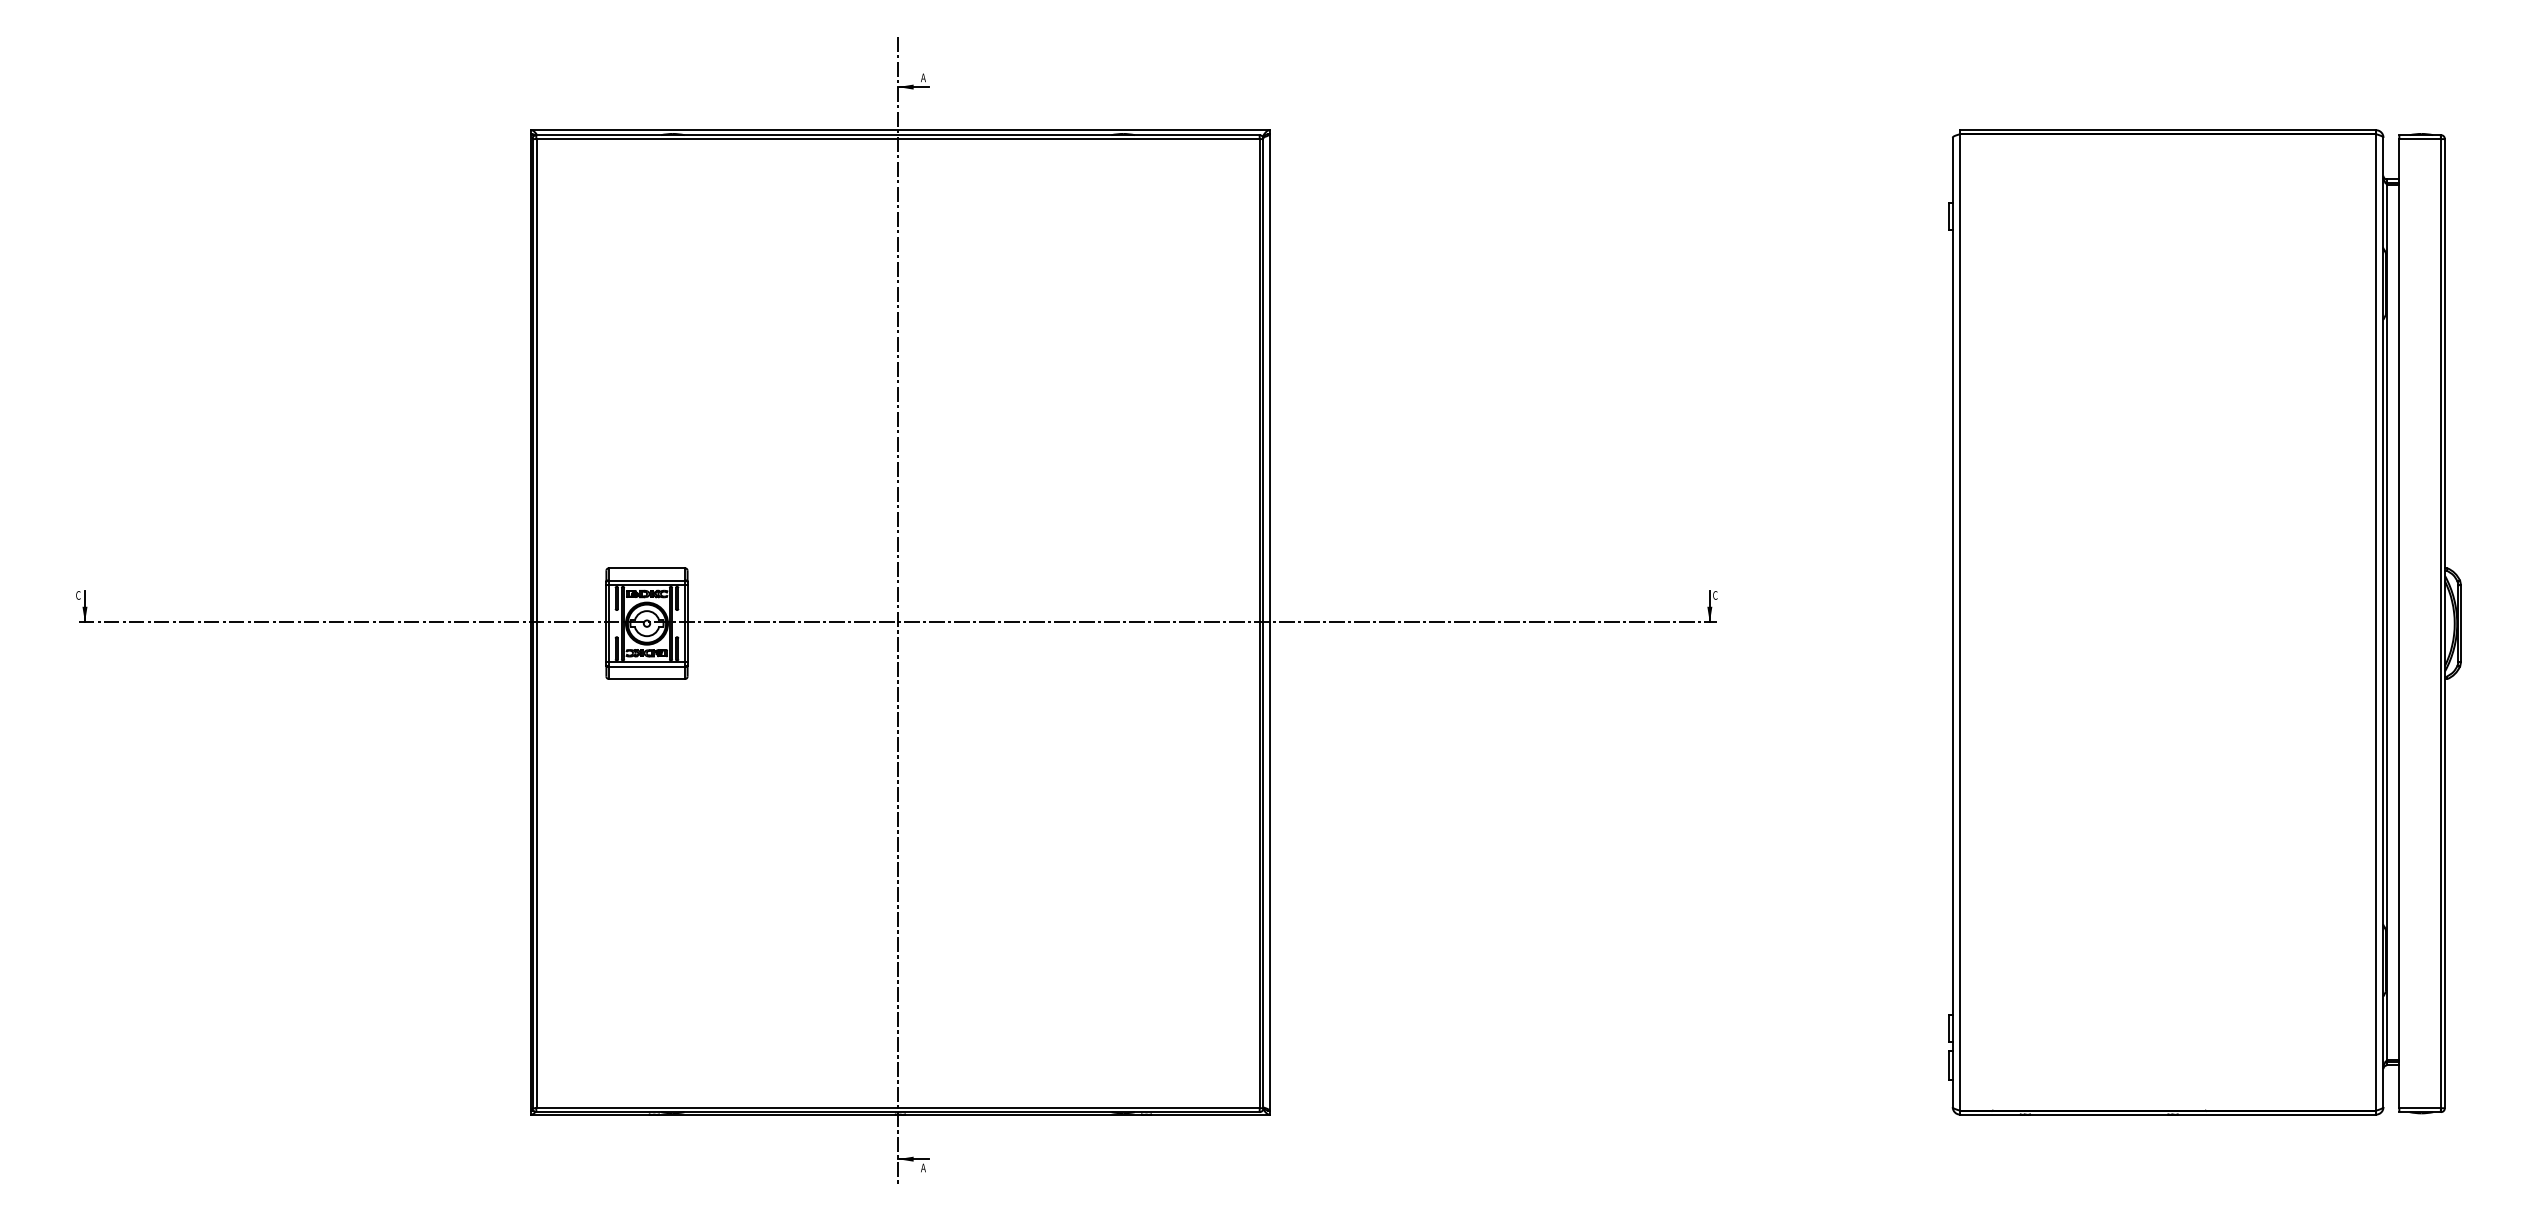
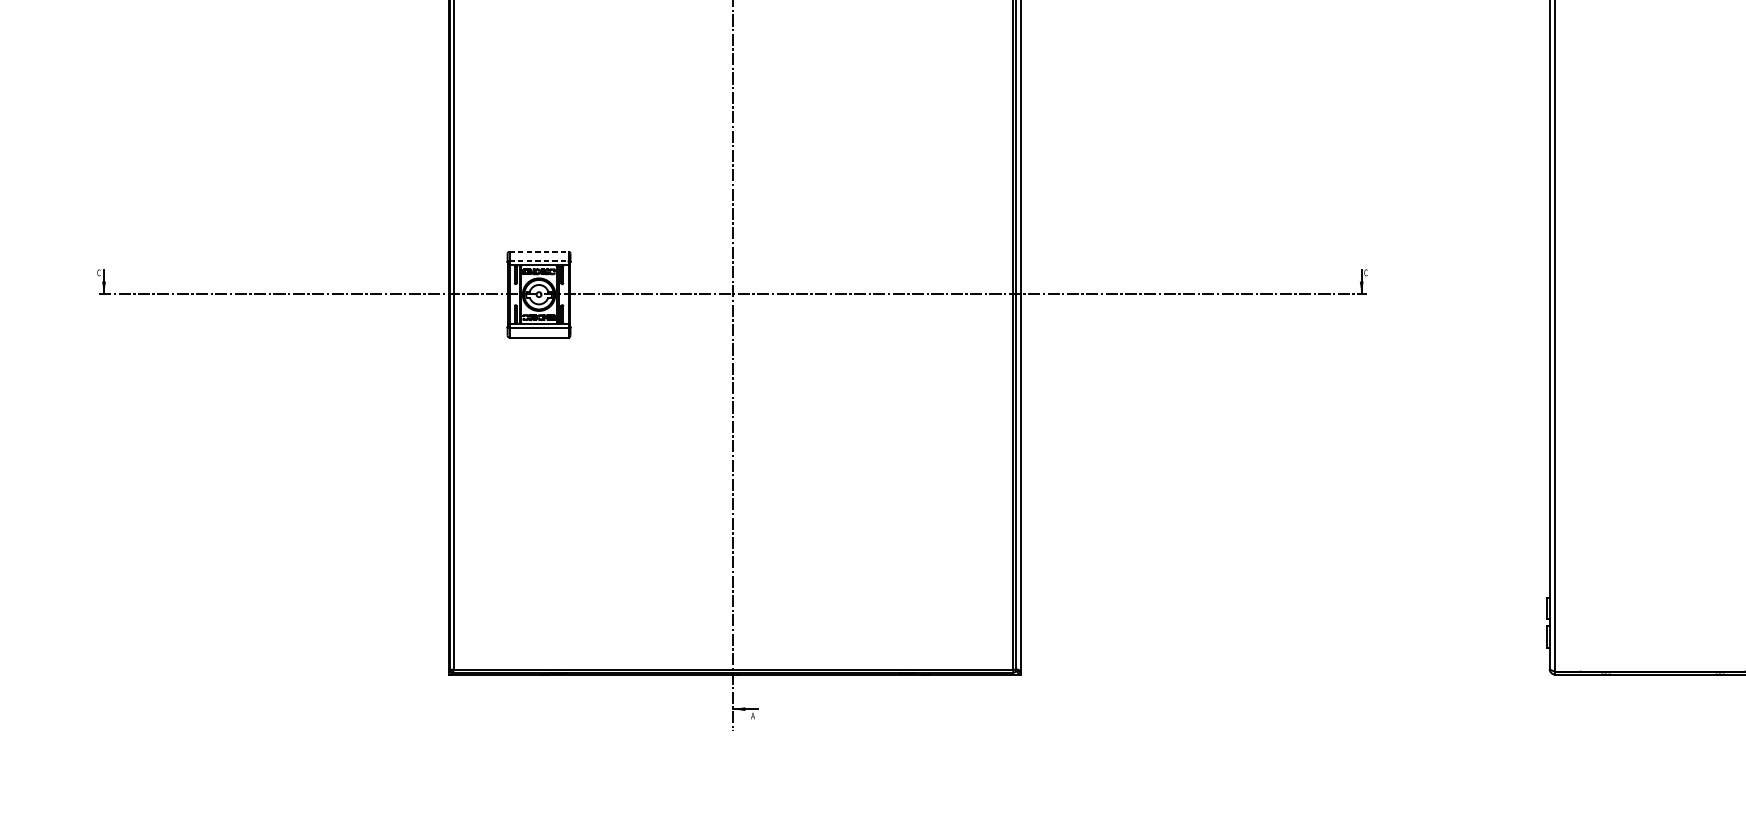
line: (647, 568) -> (539, 252), solid -> dashed
line: (647, 580) -> (539, 261), solid -> dashed

